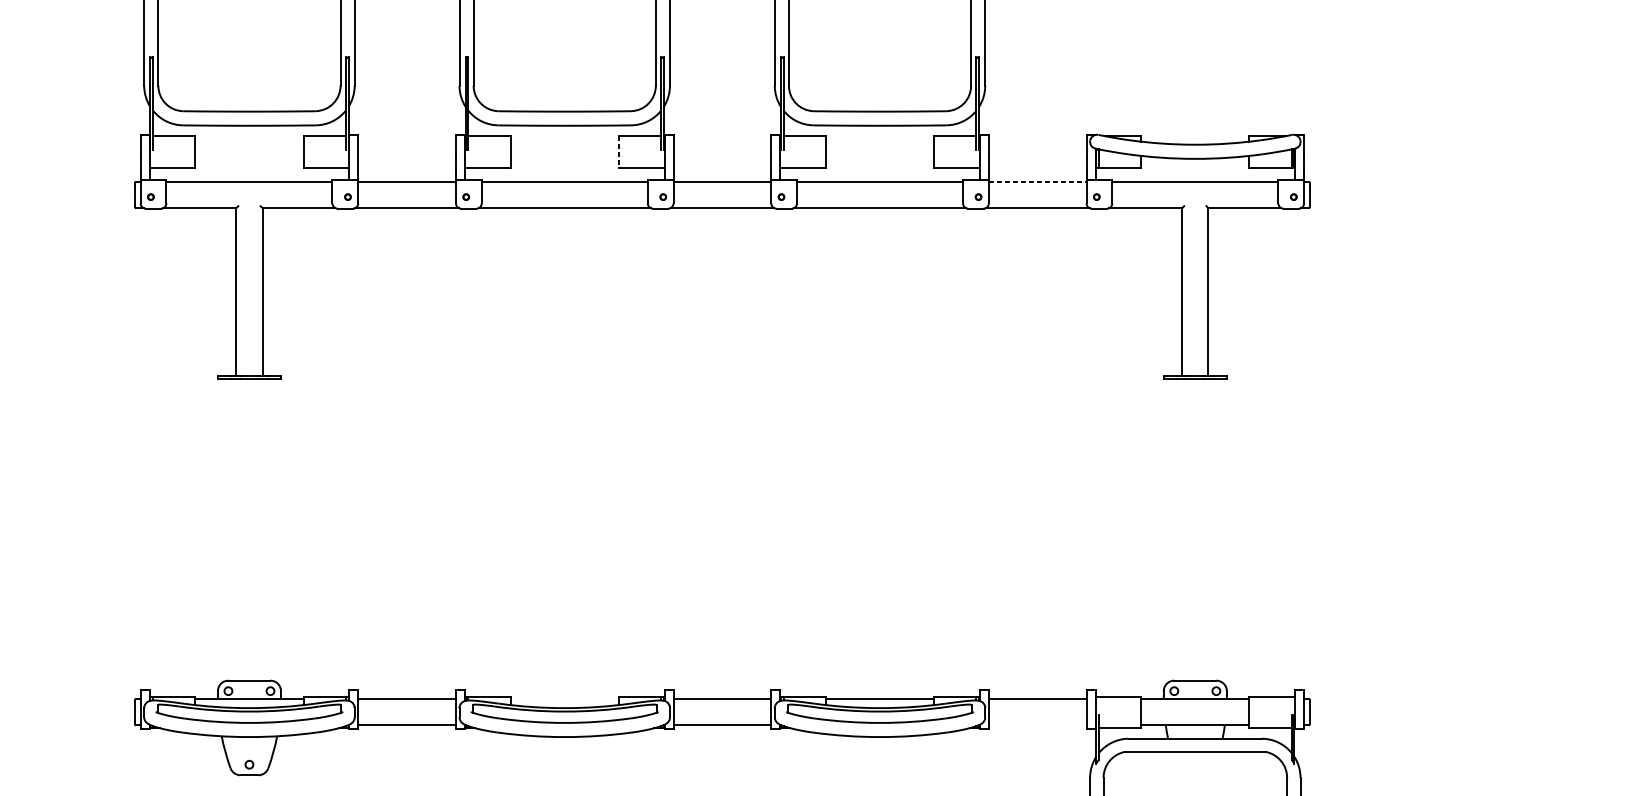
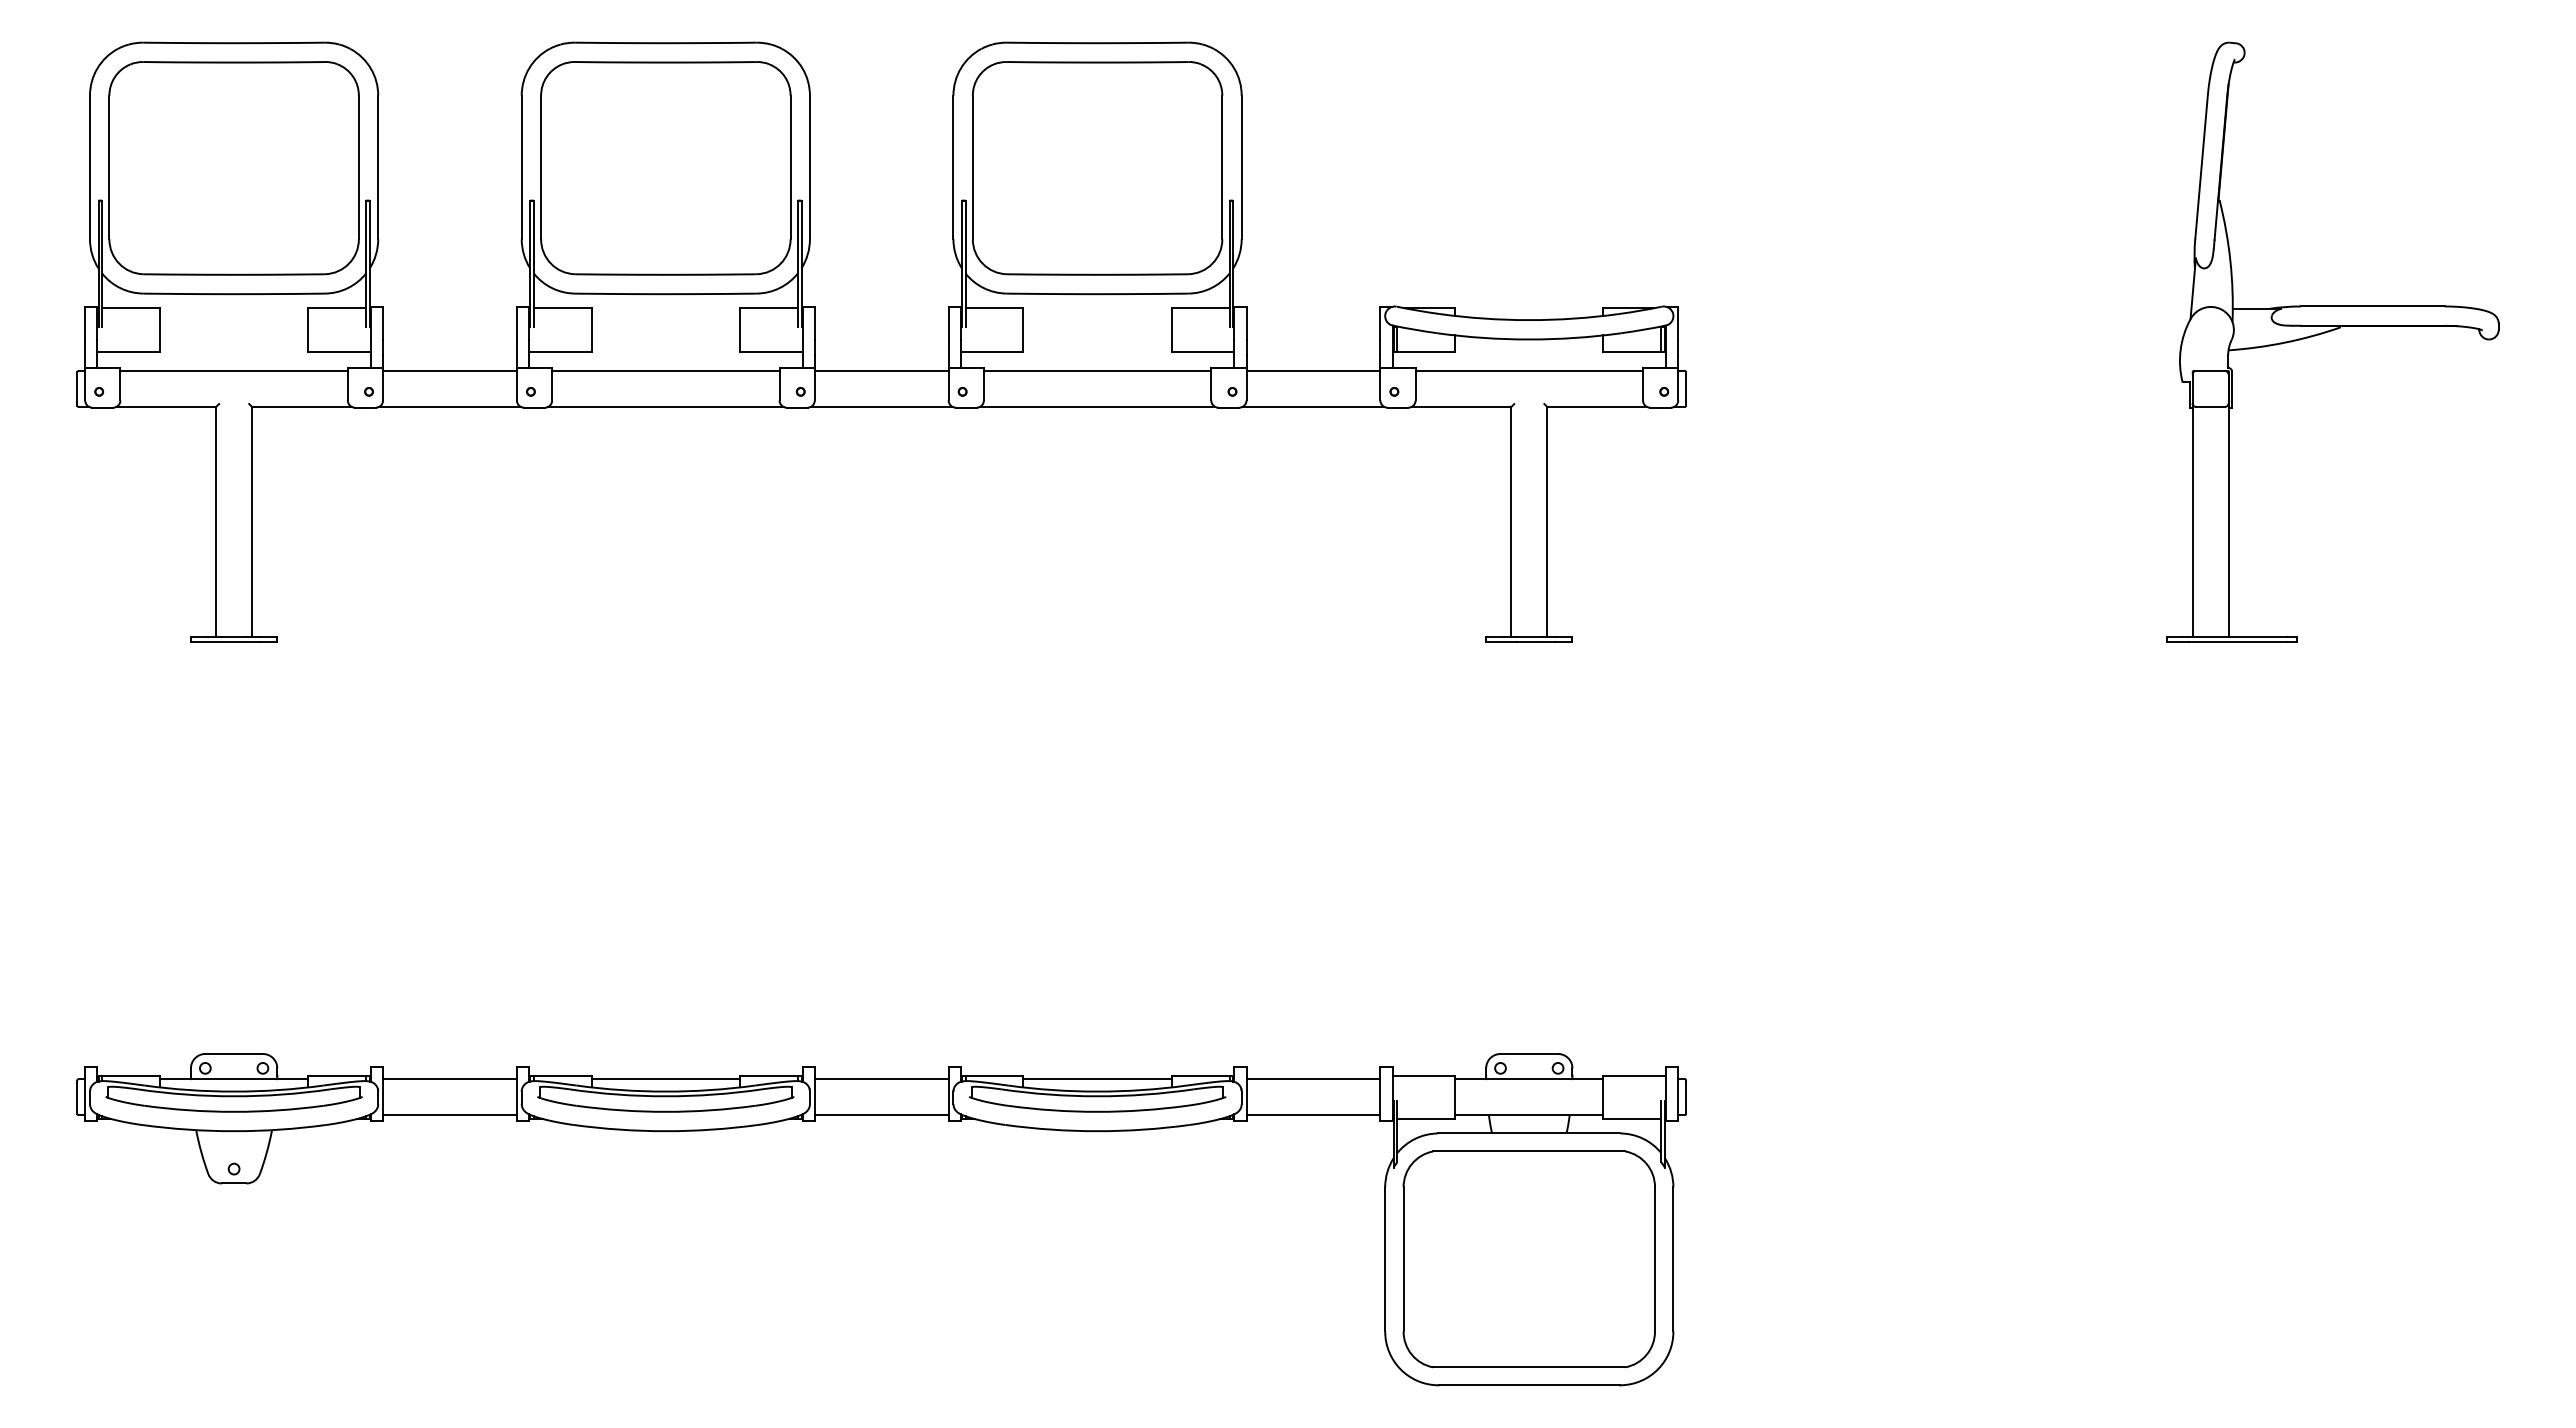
line: (618, 151) -> (739, 329), dashed -> solid
line: (1037, 181) -> (1313, 370), dashed -> solid
line: (564, 699) -> (665, 1079), added
line: (1037, 725) -> (1313, 1115), added

